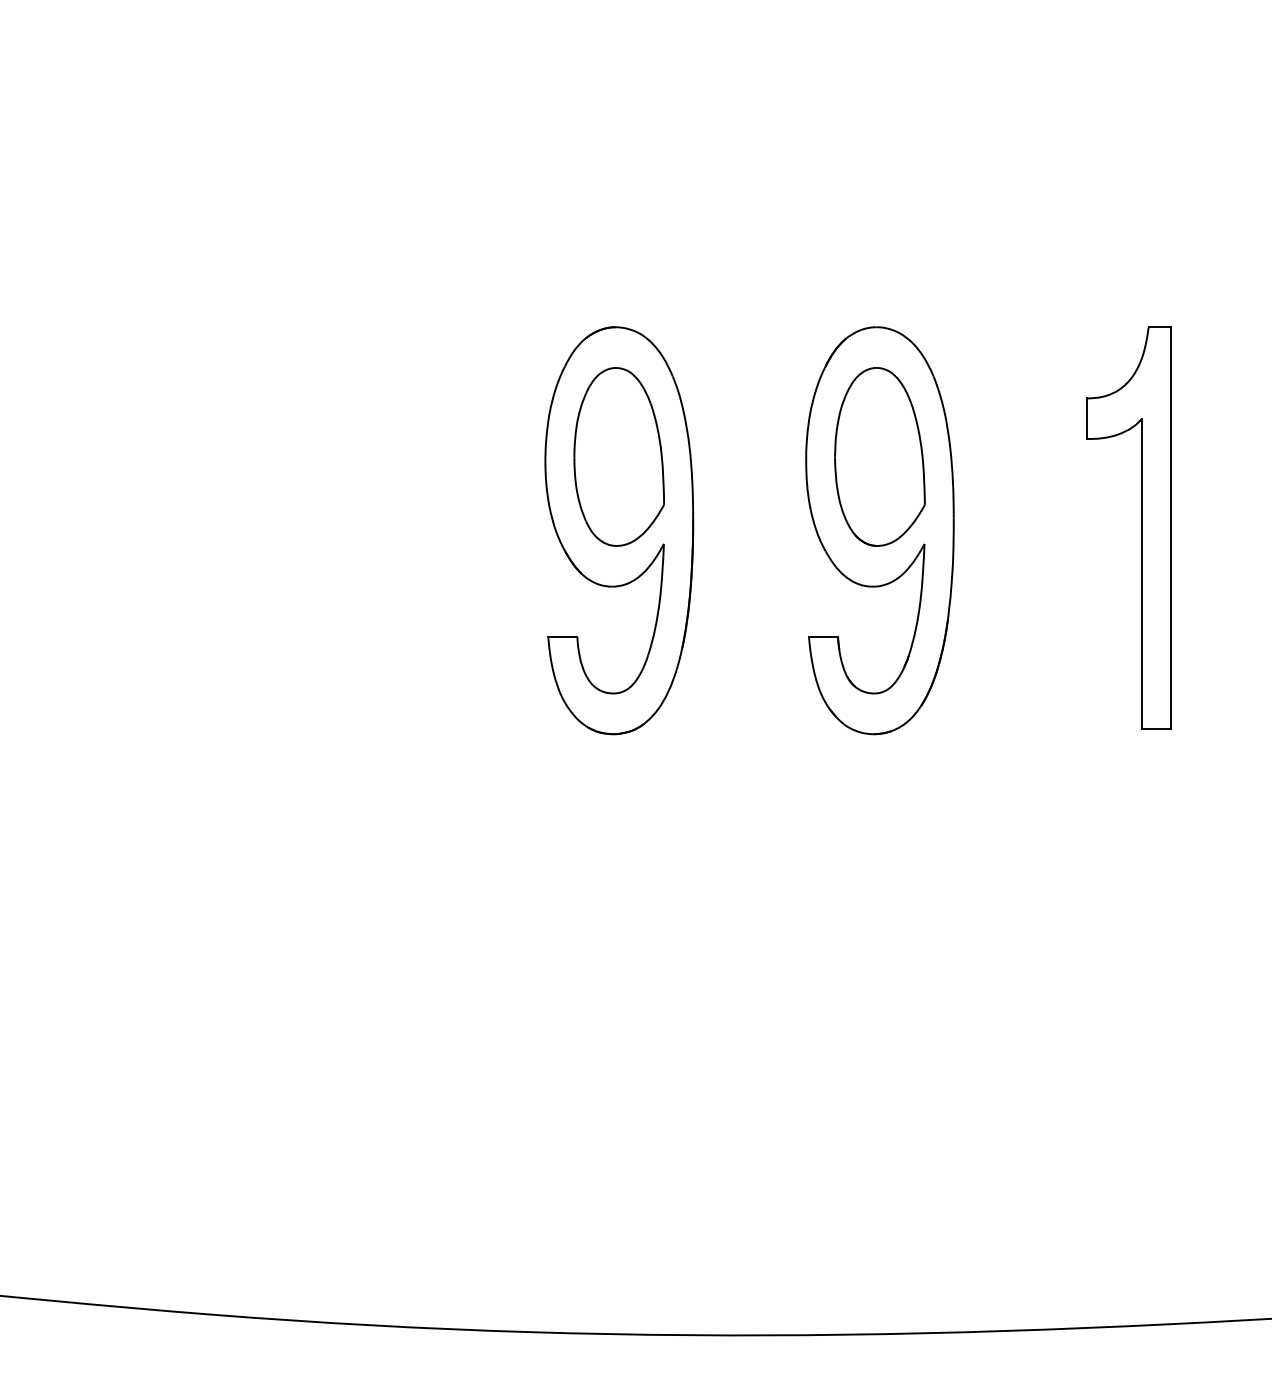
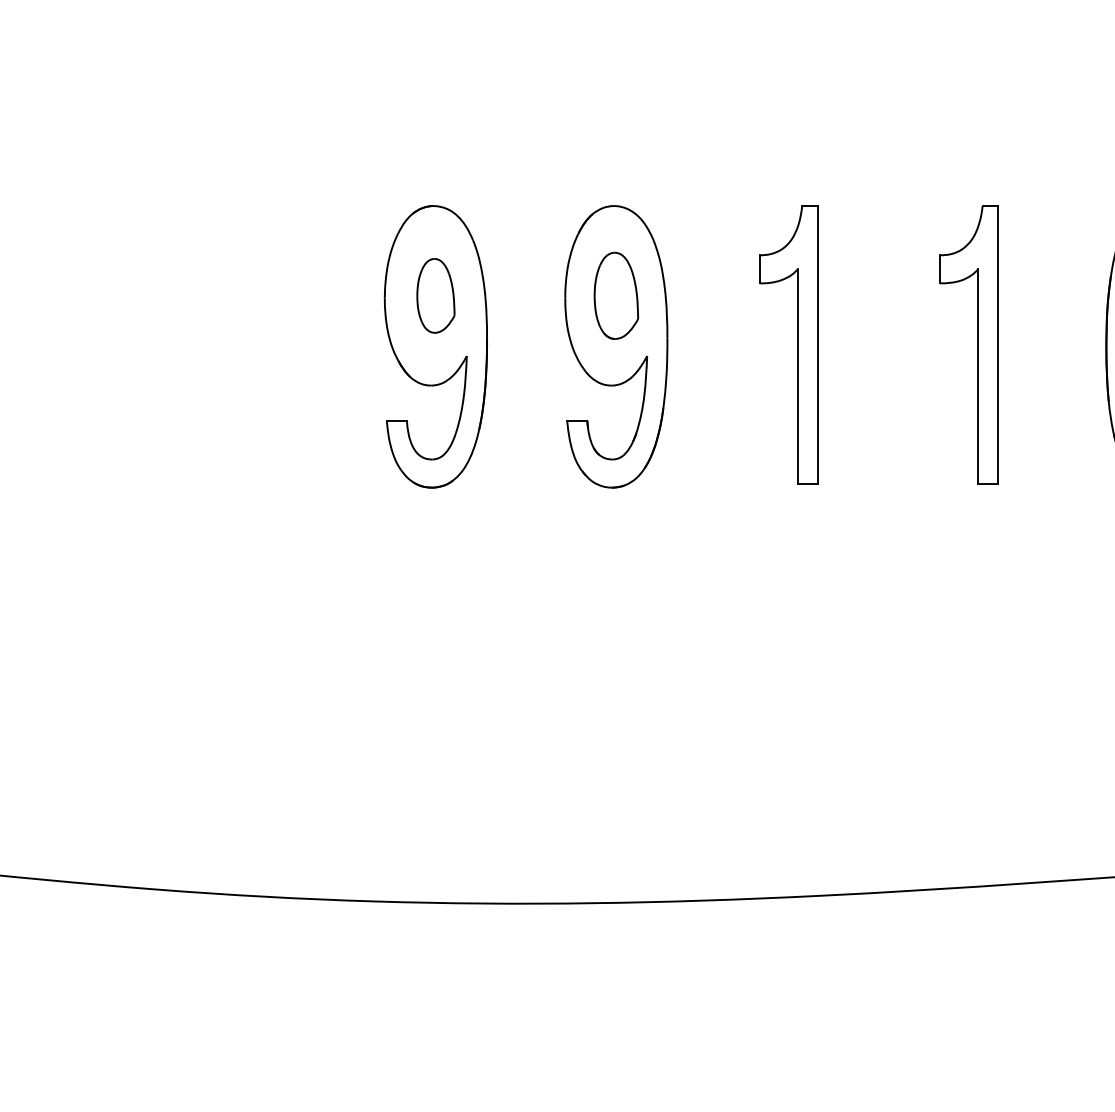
part: (618, 456) -> (435, 295), size x0.6
part: (880, 456) -> (616, 295), size x0.7

